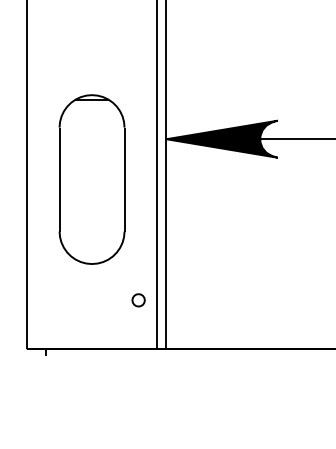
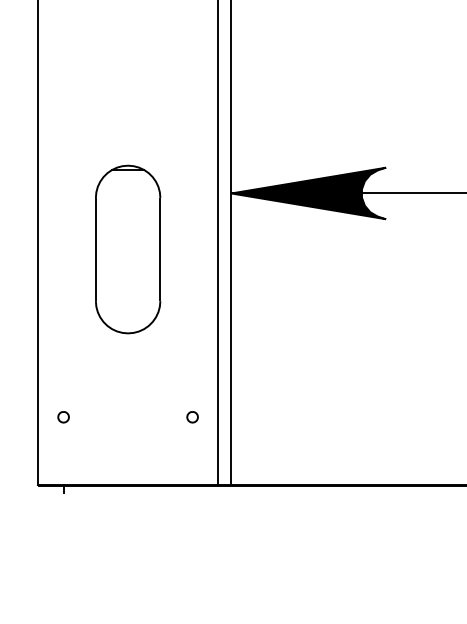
part: (92, 179) -> (128, 249), size x0.71
part: (45, 299) -> (63, 416), added
part: (138, 299) -> (192, 416), size x0.62

